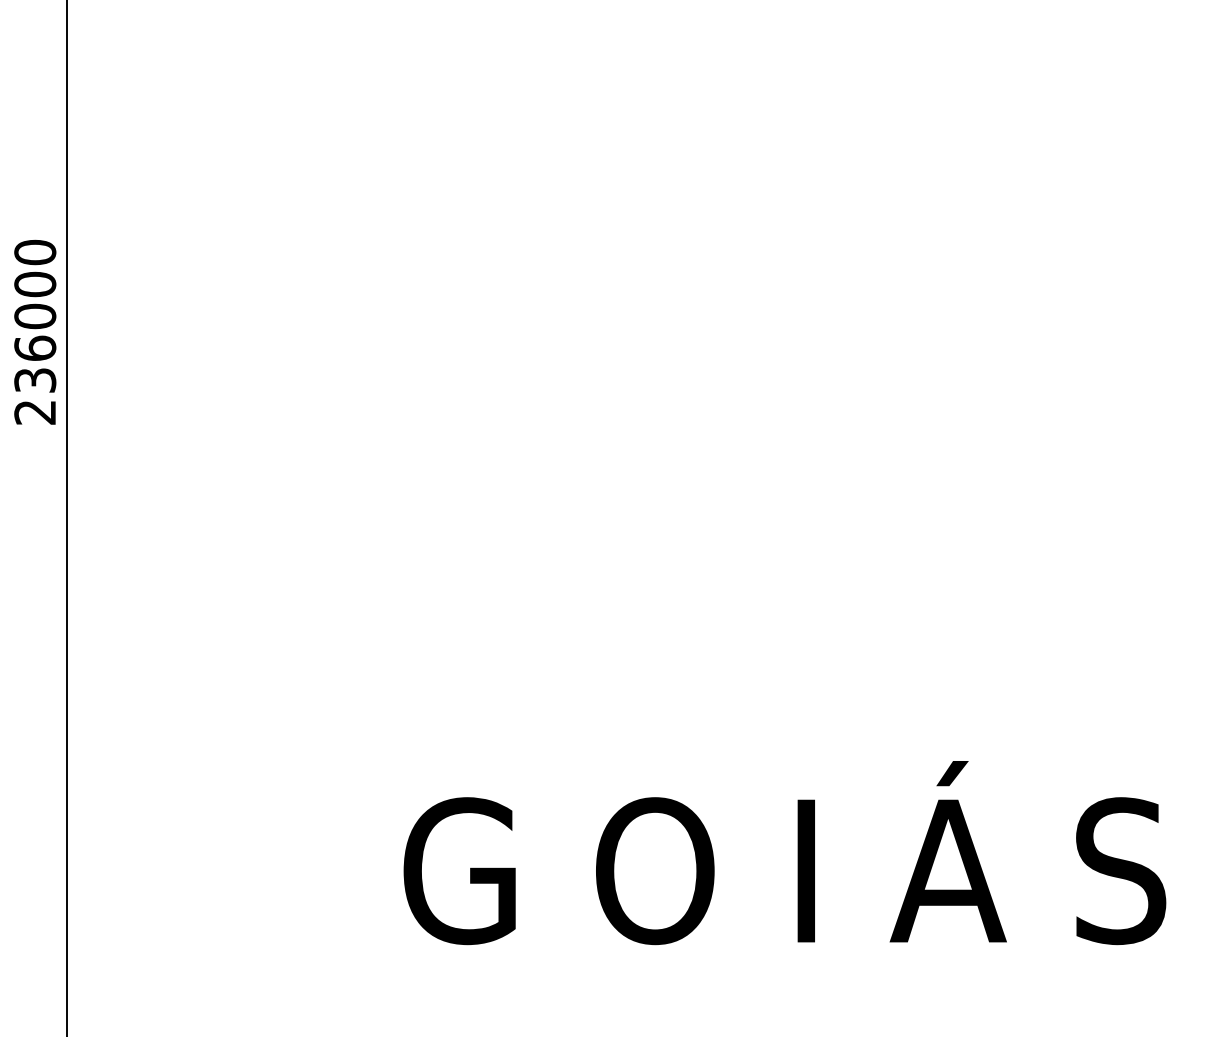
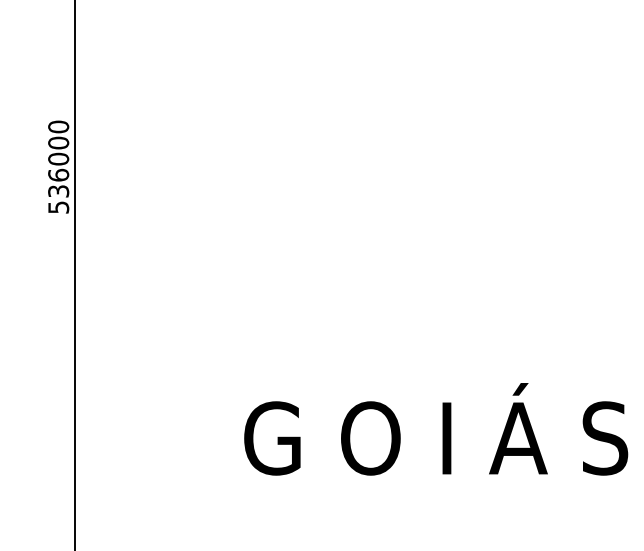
text: (34, 412) -> (58, 207), 236000 -> 536000

